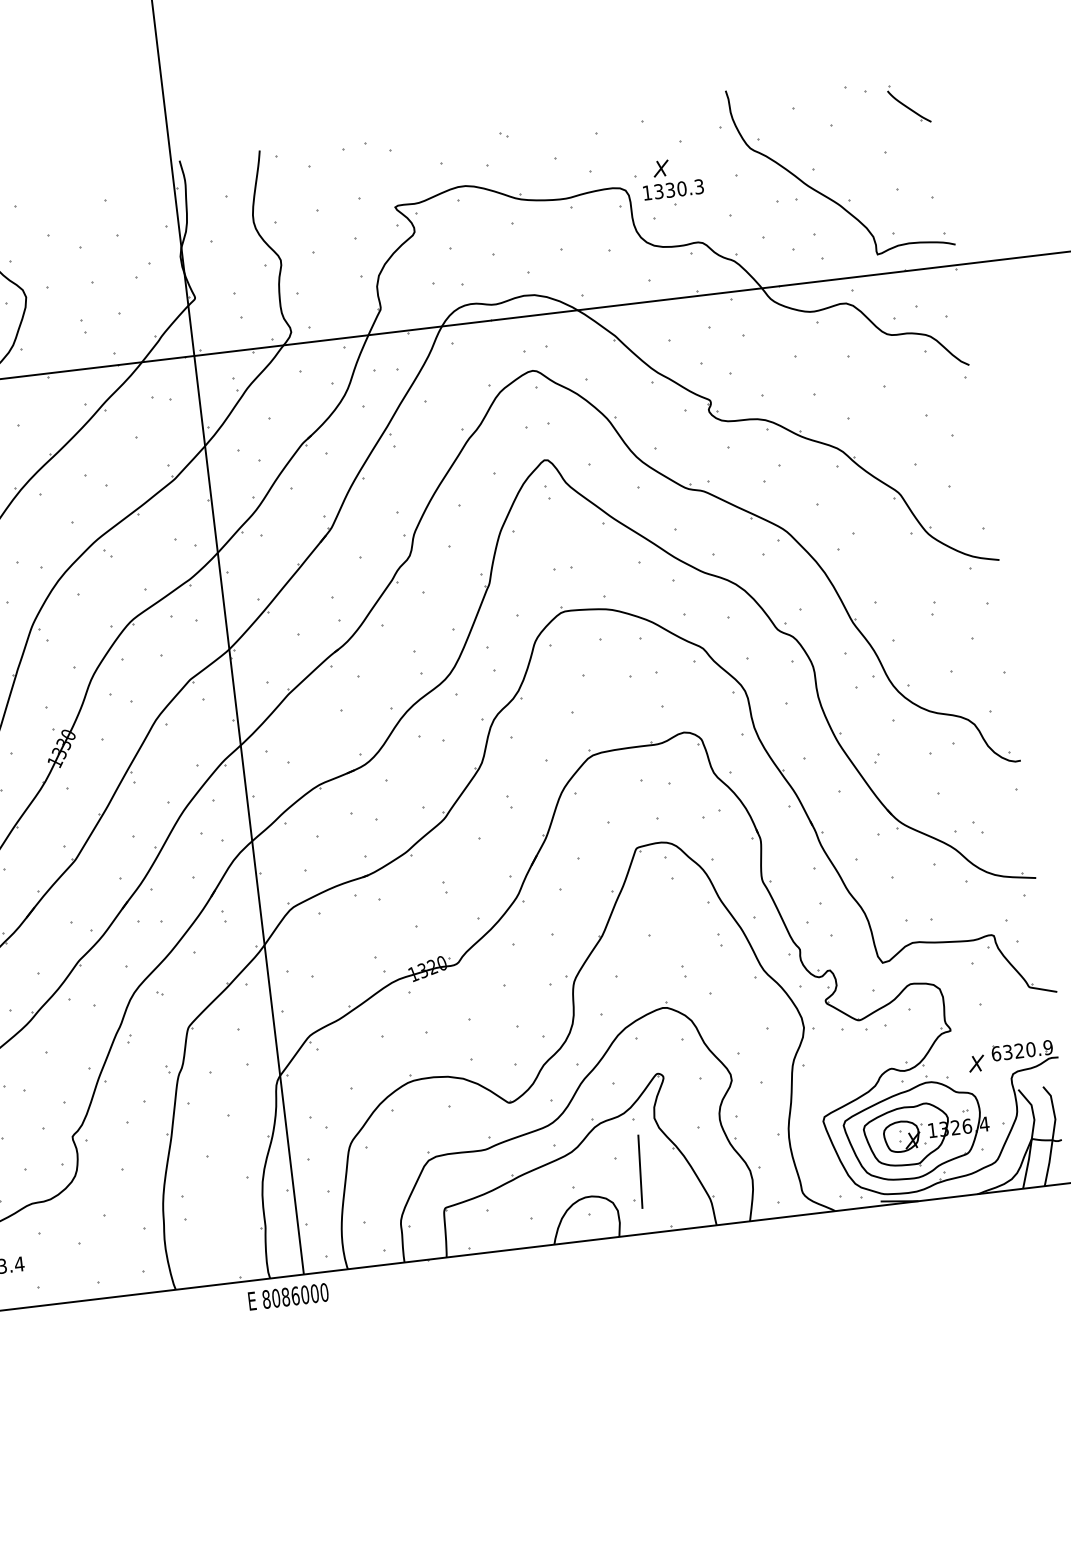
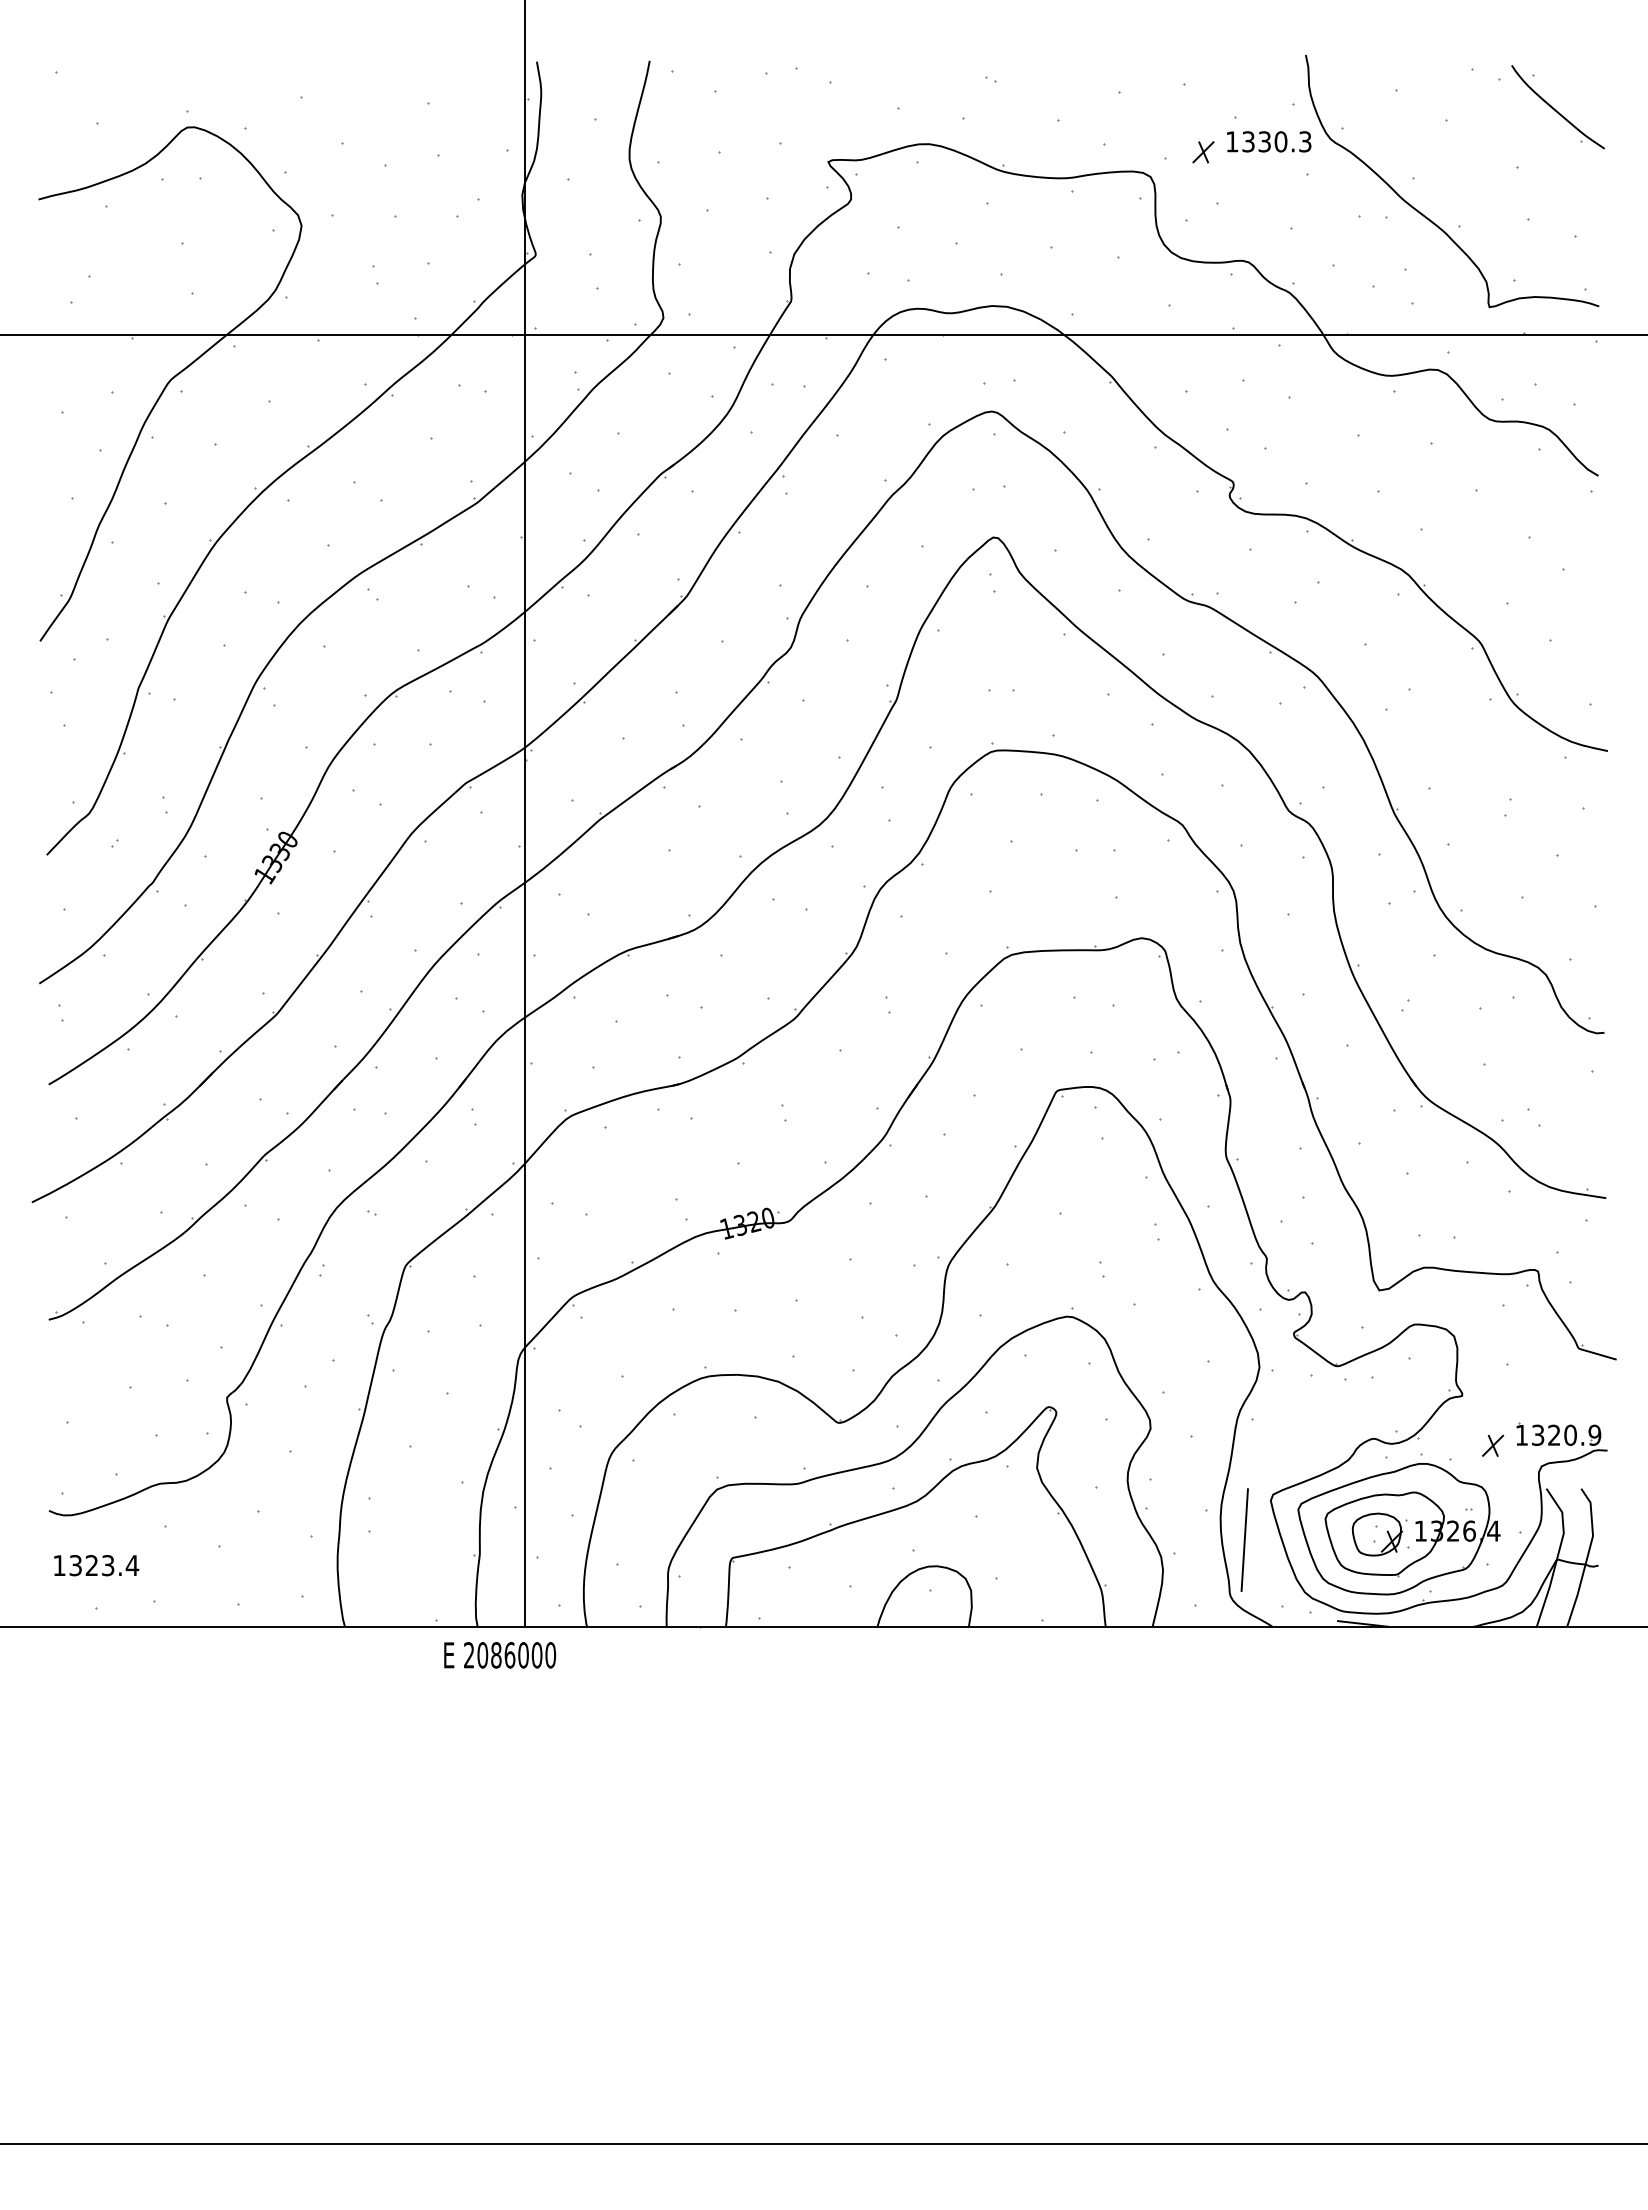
part: (909, 106) -> (1557, 107), size x1.67
text: (673, 189) -> (1269, 141), moved
text: (995, 1053) -> (1521, 1434), 6320.9 -> 1320.9
line: (640, 1171) -> (1244, 1539), moved
text: (266, 1299) -> (469, 1655), 8086000 -> 2086000

